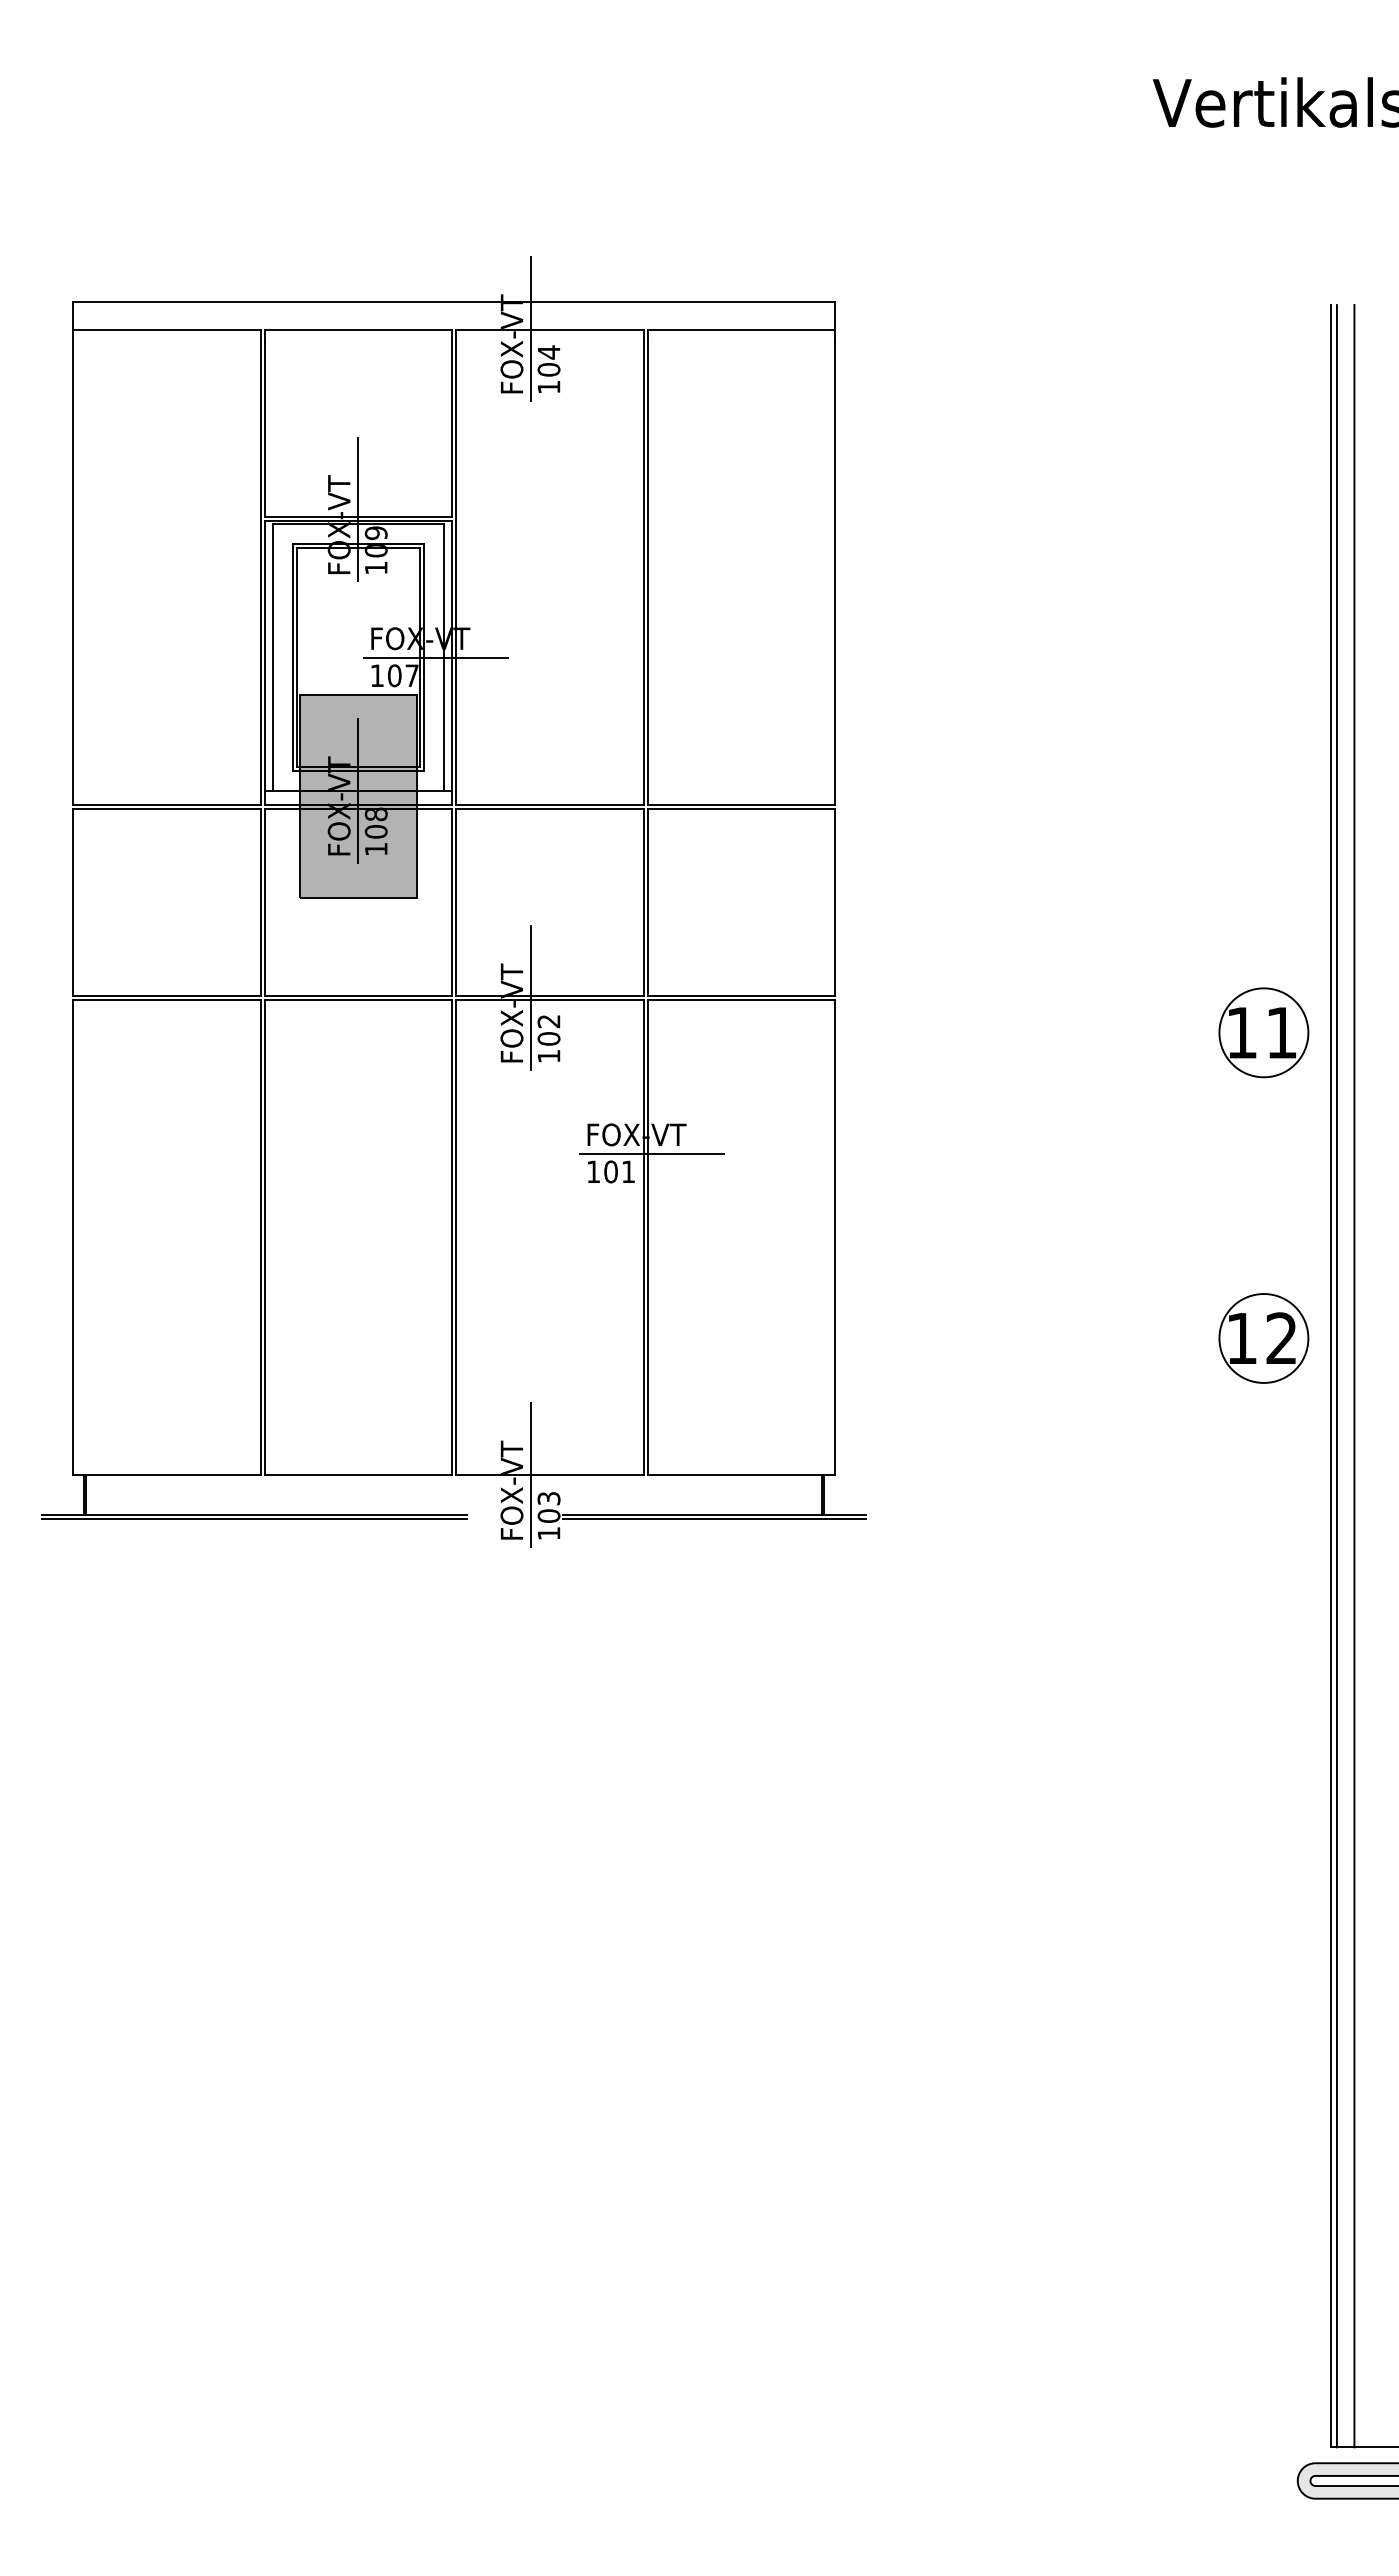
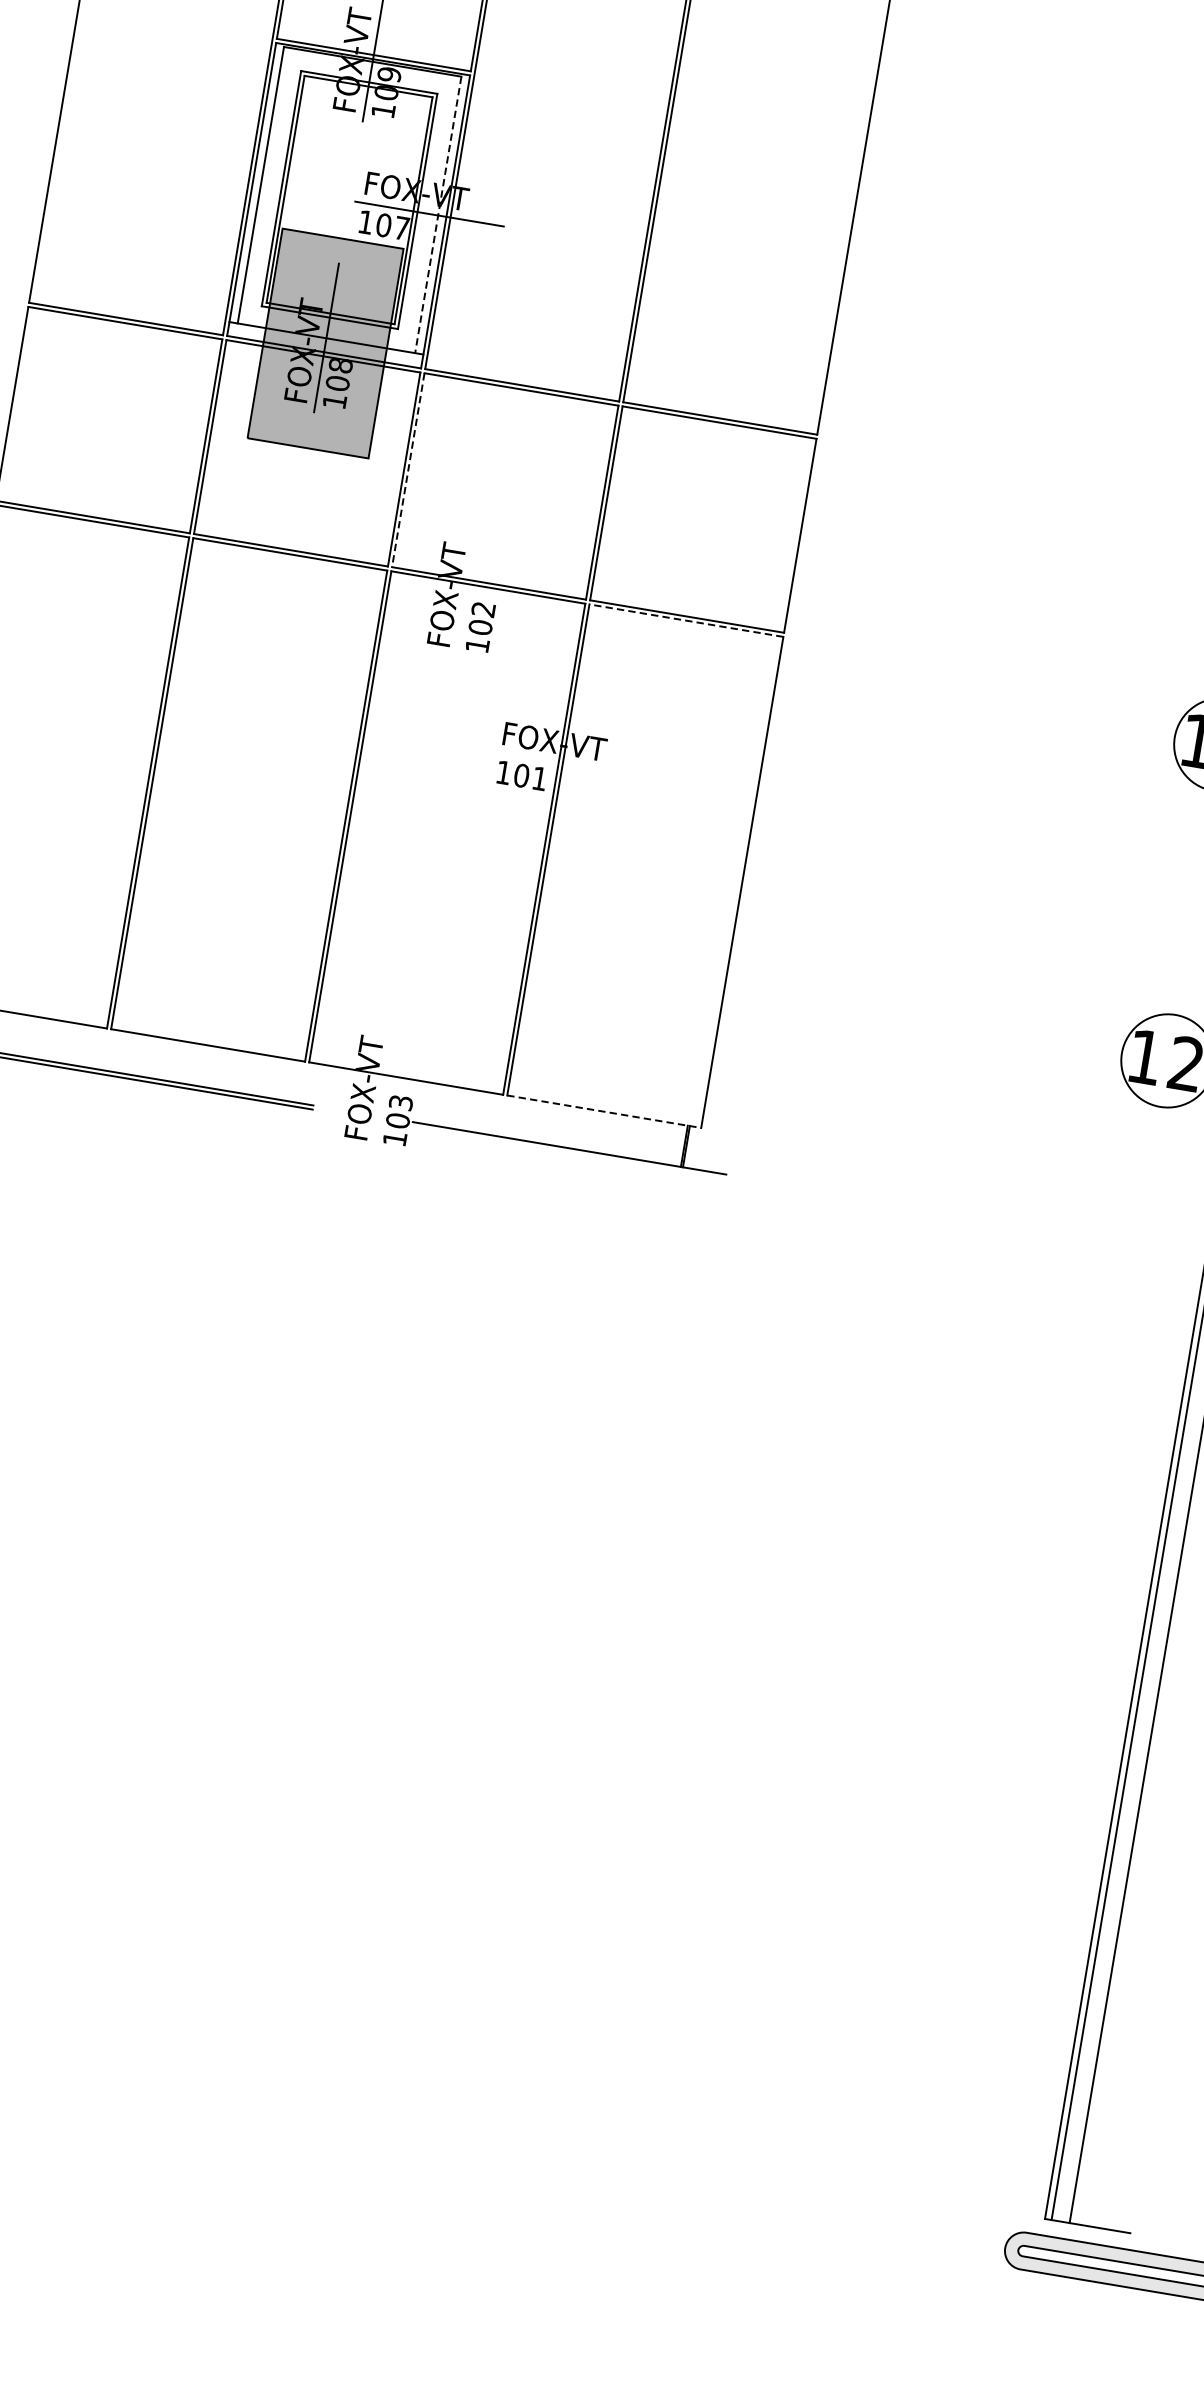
line: (444, 657) -> (438, 215), solid -> dashed
line: (456, 902) -> (408, 470), solid -> dashed
line: (531, 997) -> (469, 581), removed
line: (741, 1000) -> (686, 621), solid -> dashed
line: (652, 1154) -> (567, 764), removed
line: (531, 1474) -> (387, 1074), removed
line: (741, 1475) -> (604, 1112), solid -> dashed
line: (714, 1518) -> (568, 1151), removed

